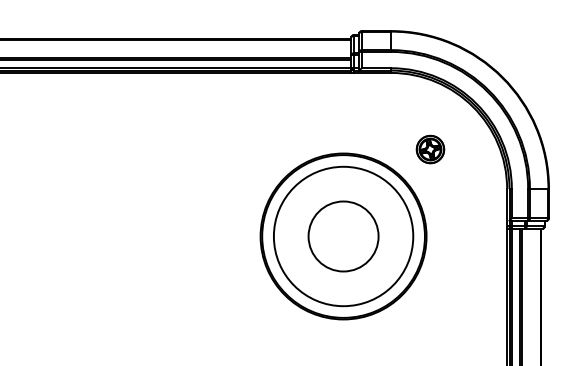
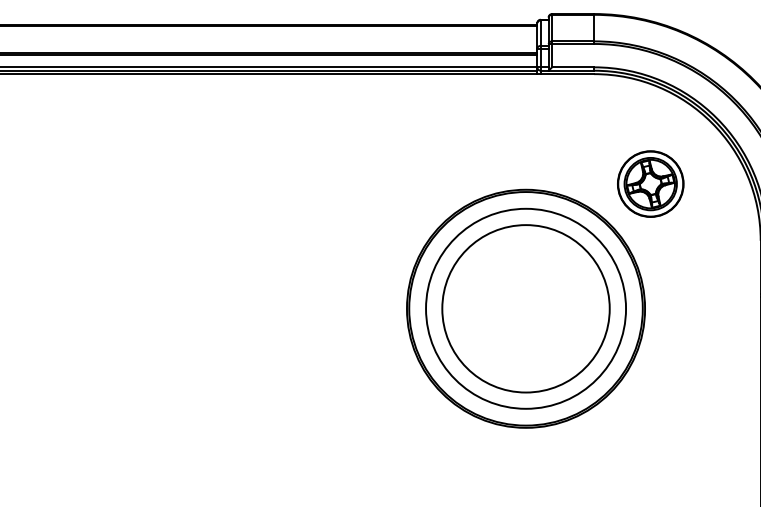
part: (430, 149) -> (650, 183), size x1.67
circle: (343, 236) -> (525, 308), size x1.67

